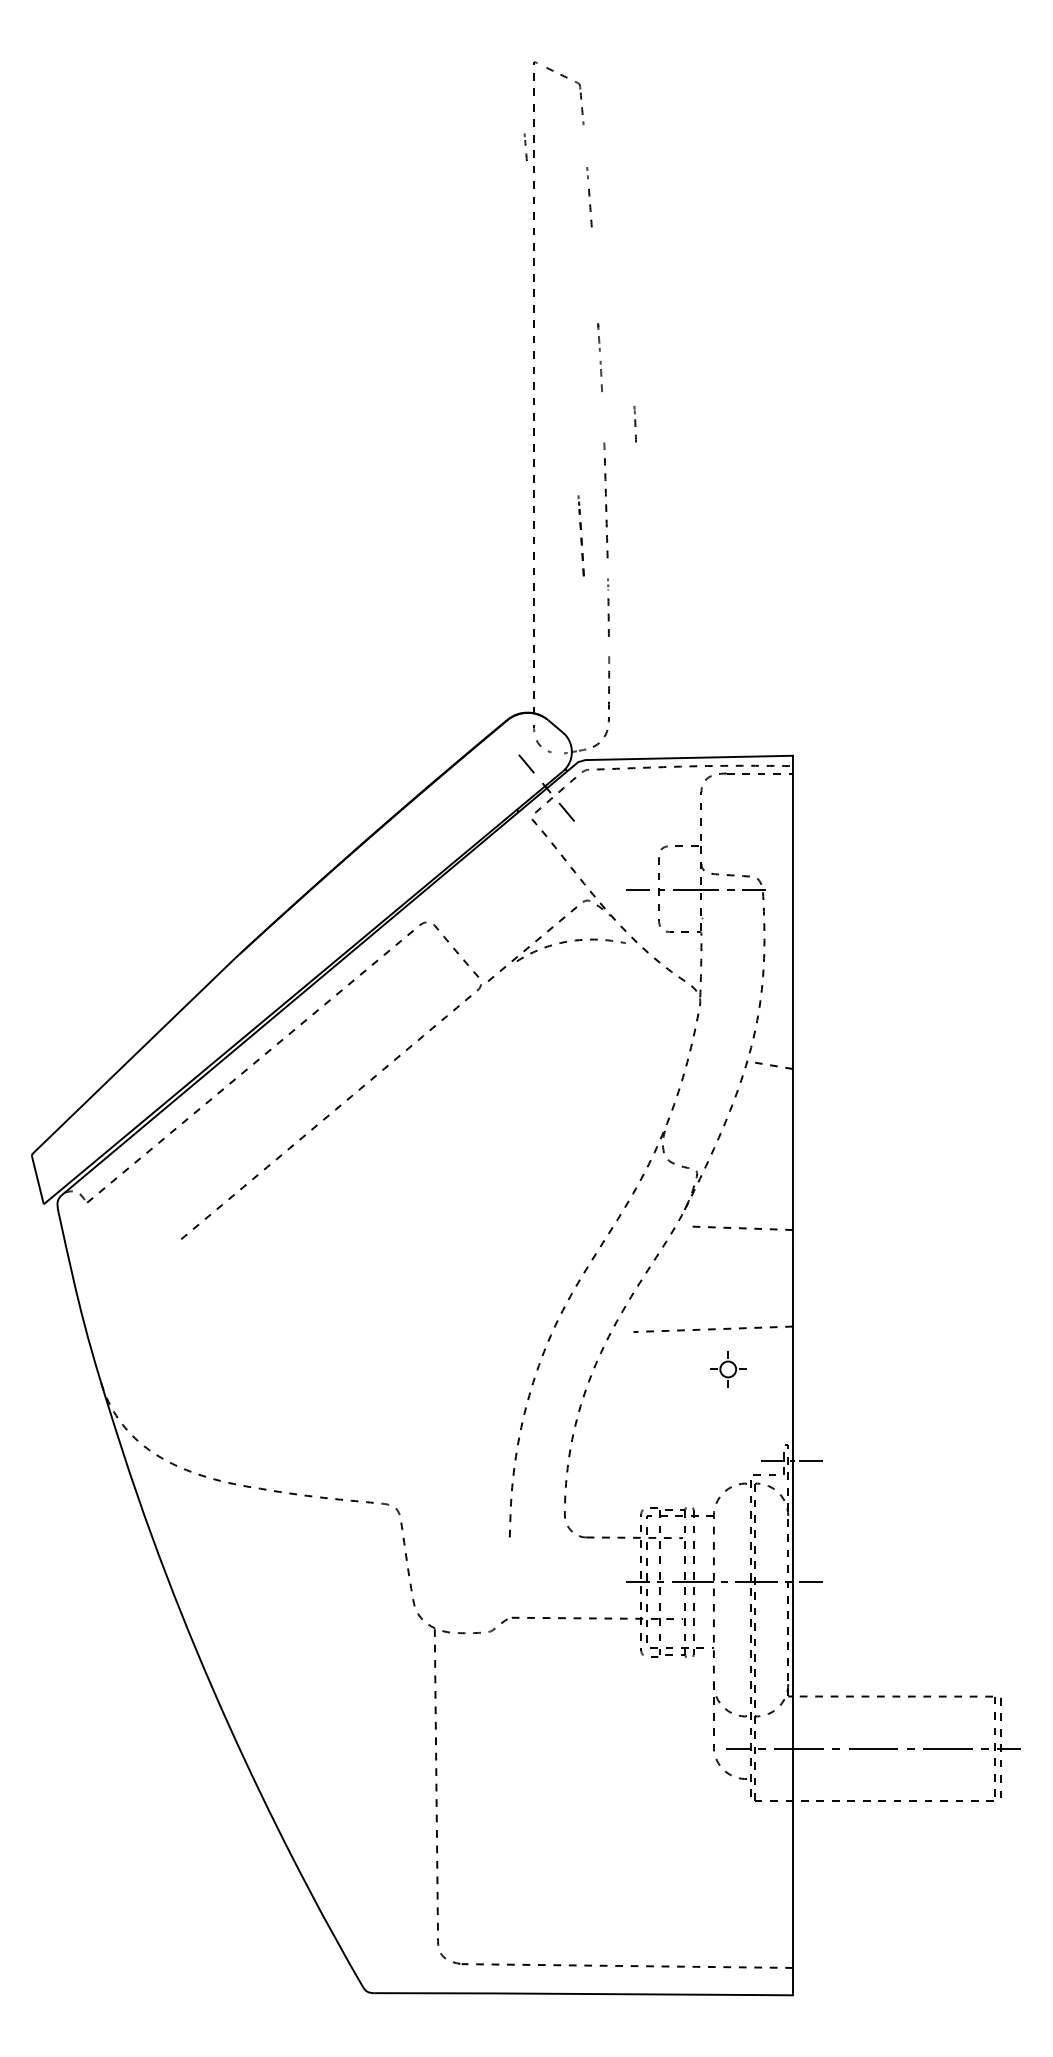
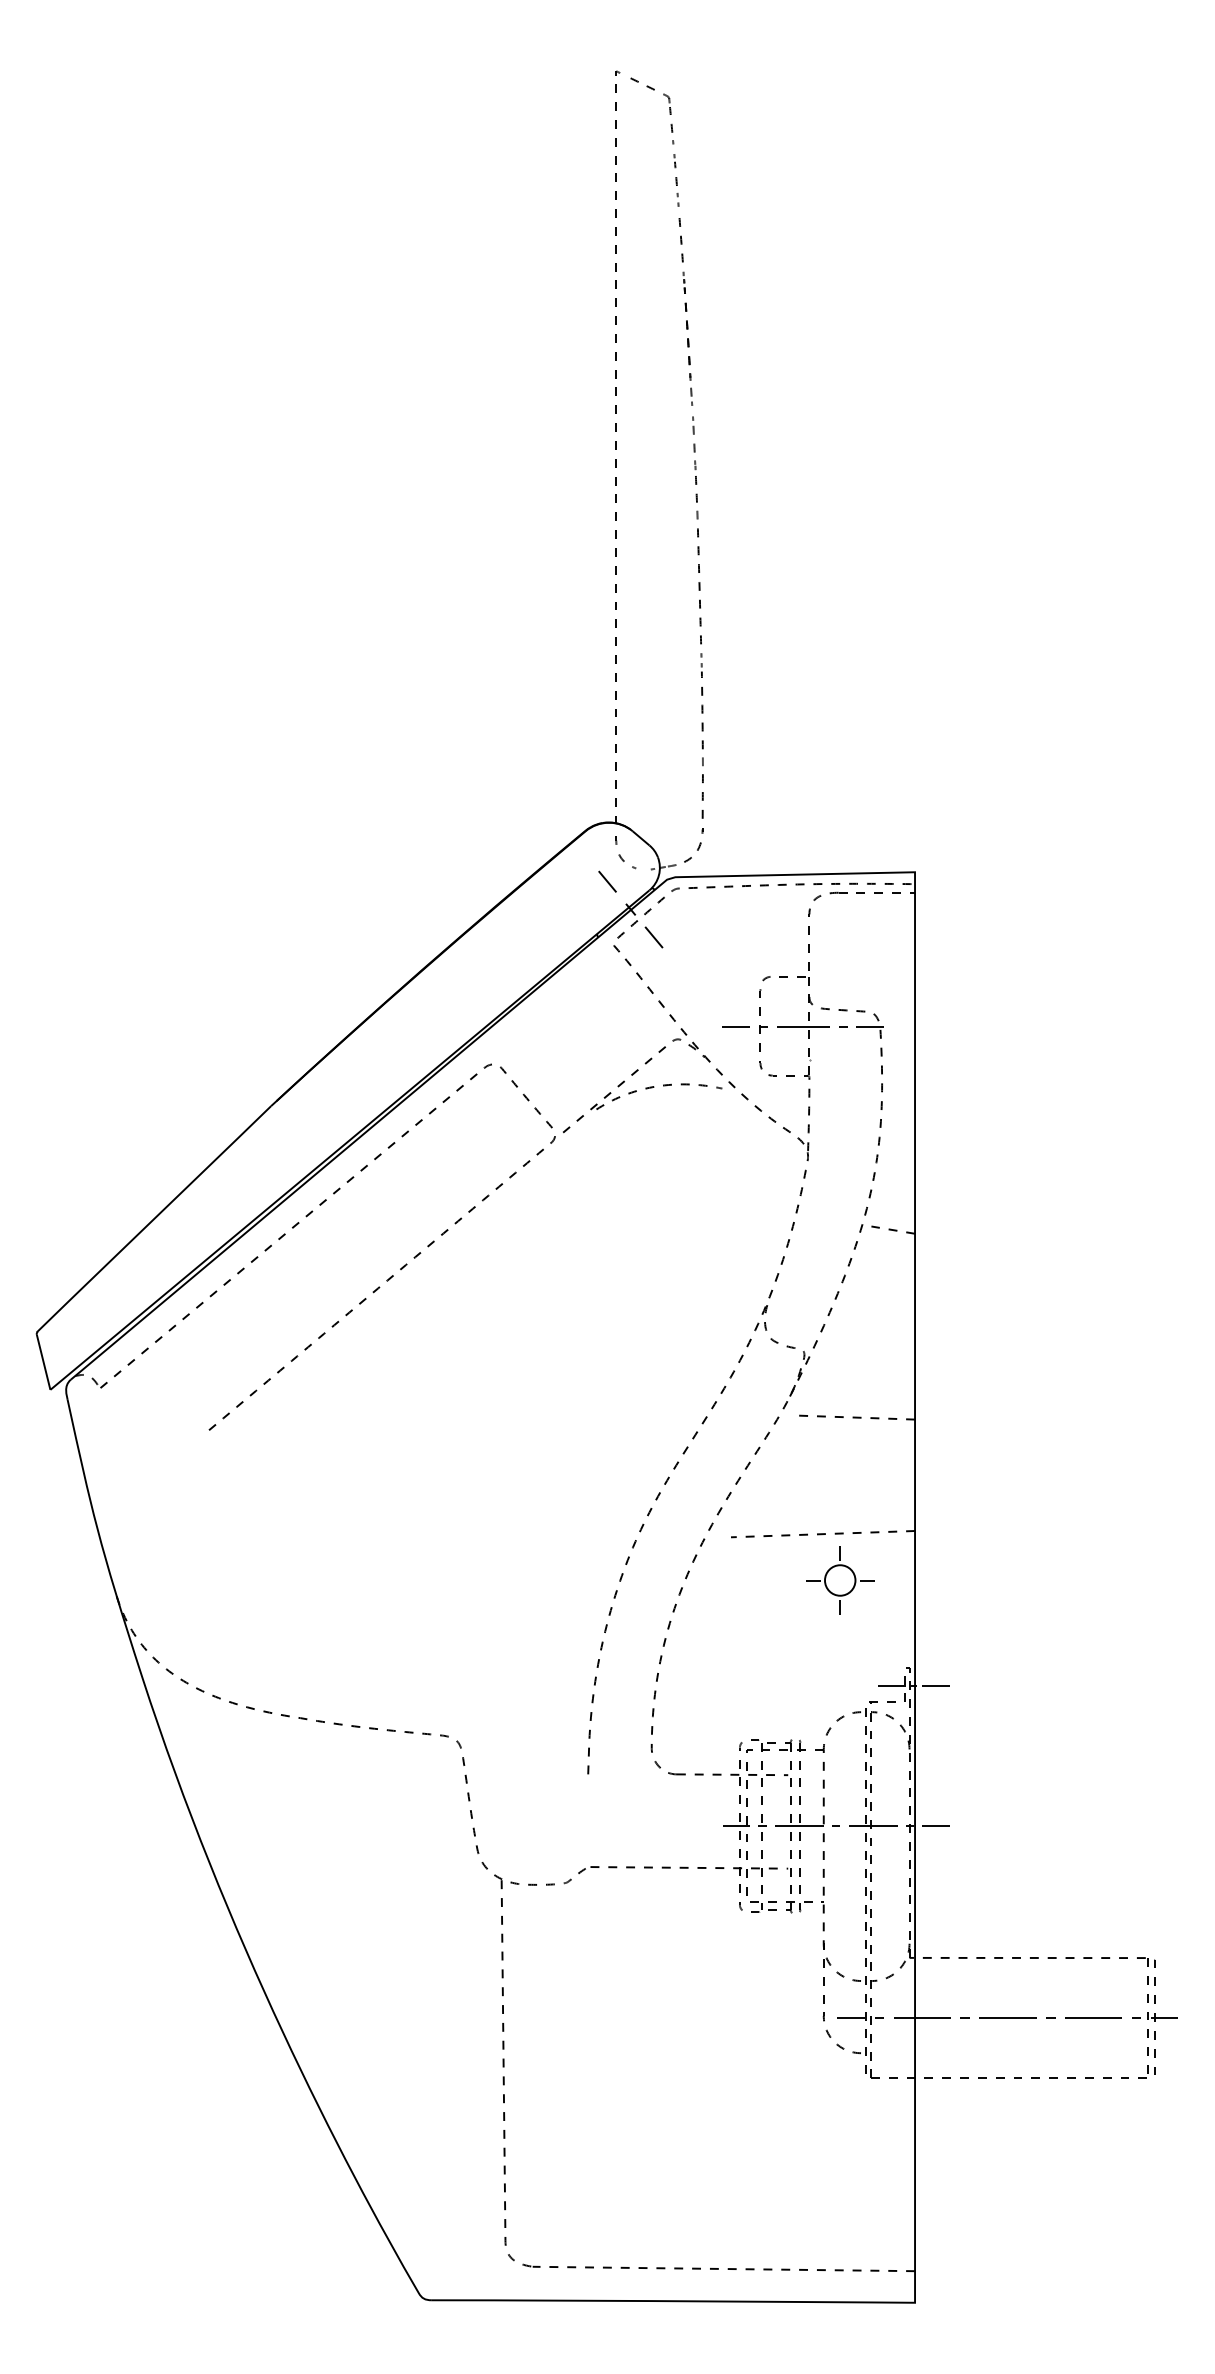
part: (525, 146) -> (675, 169), moved
part: (634, 424) -> (695, 481), moved
part: (581, 535) -> (686, 318), moved
part: (607, 607) -> (701, 701), size x1.43
part: (728, 1369) -> (840, 1580), size x1.67

